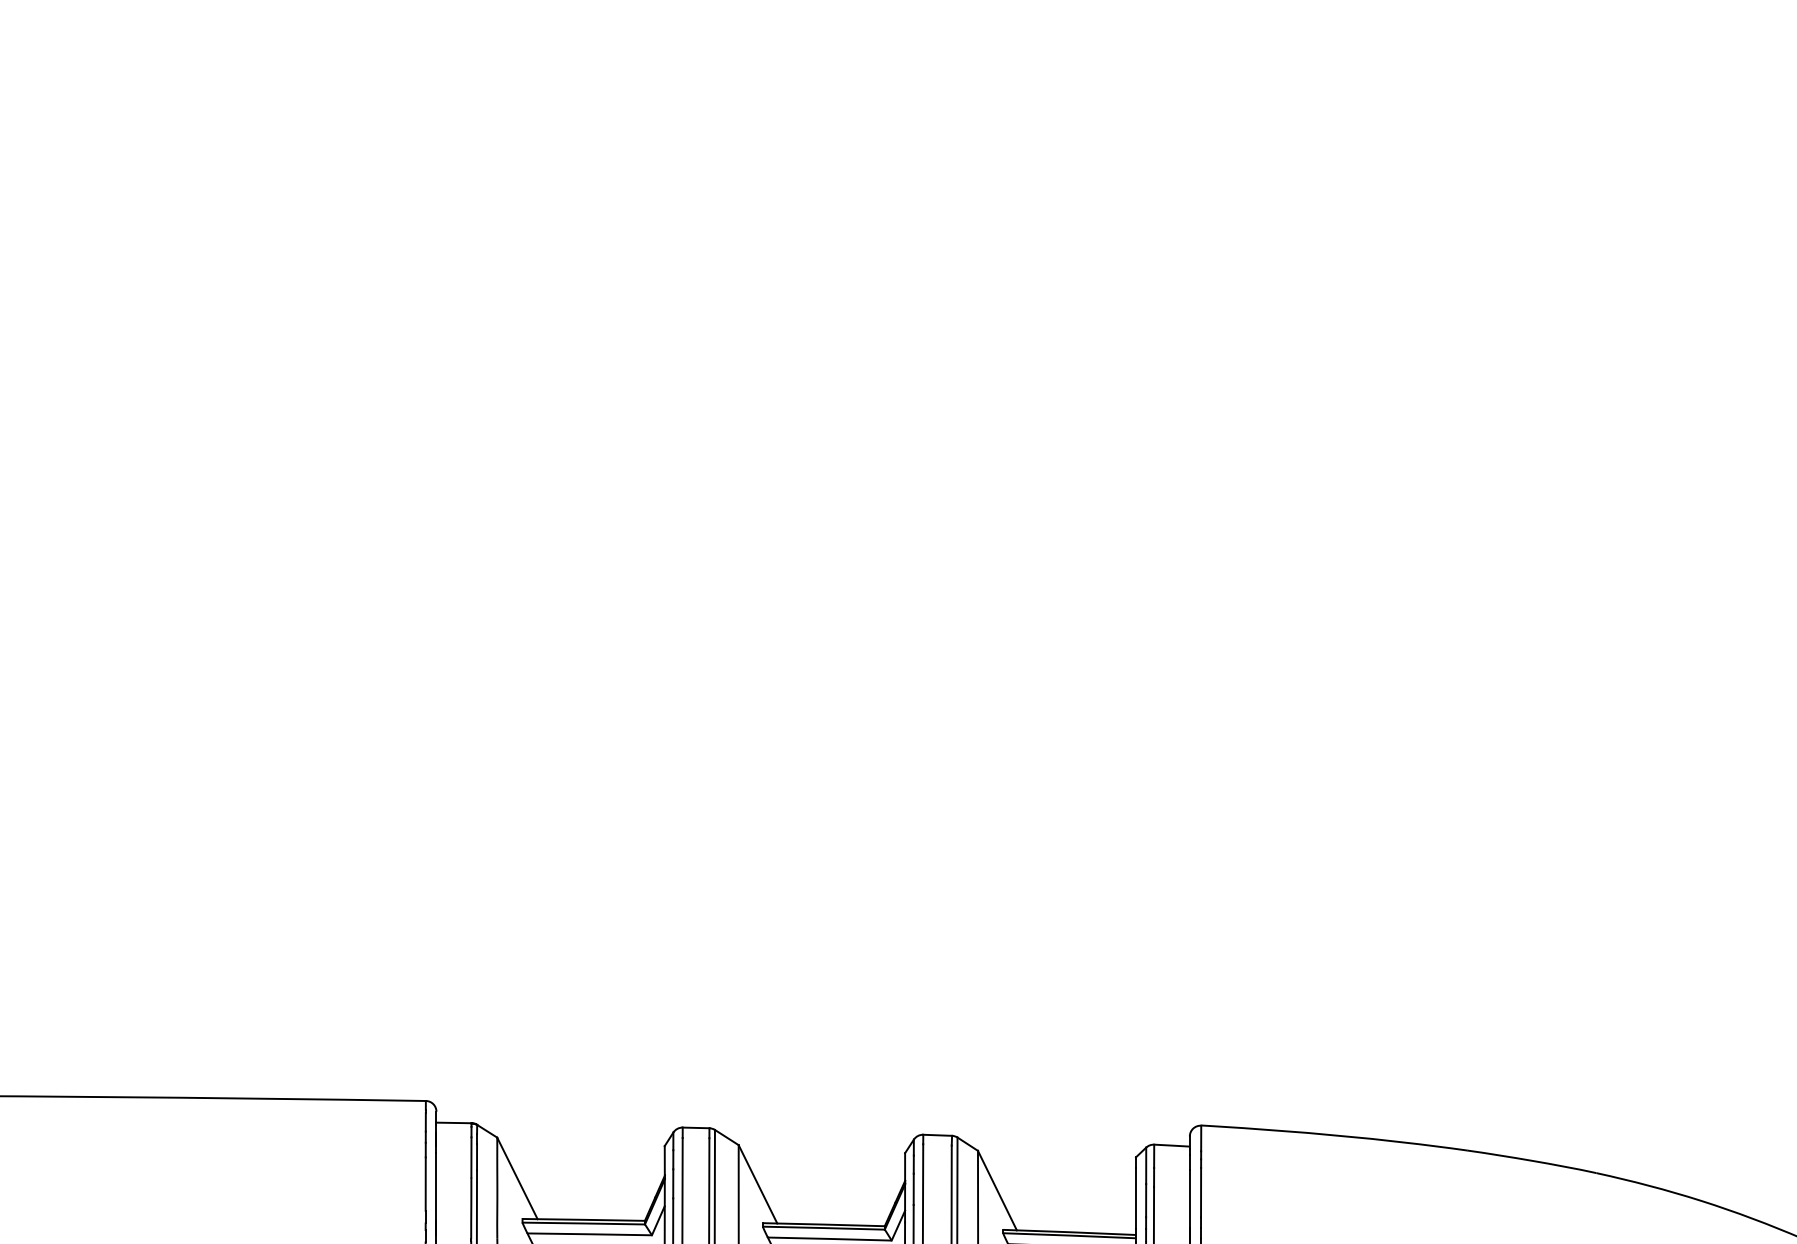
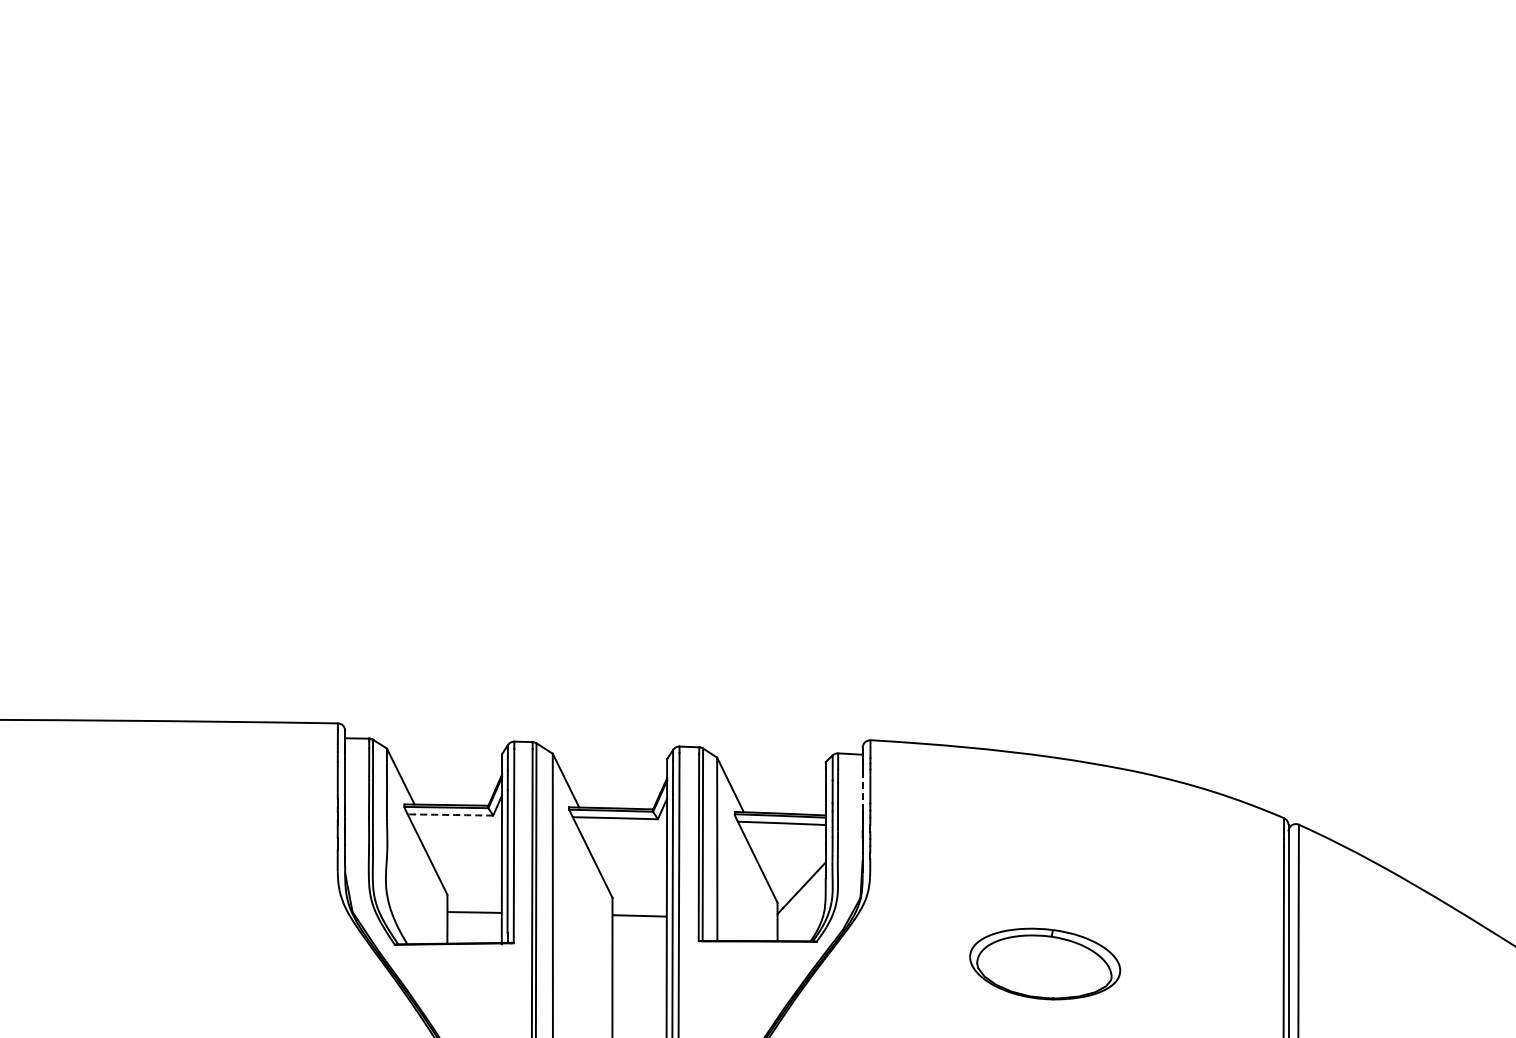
line: (1189, 1198) -> (862, 790), solid -> dashed
arc: (589, 1233) -> (450, 814), solid -> dashed

